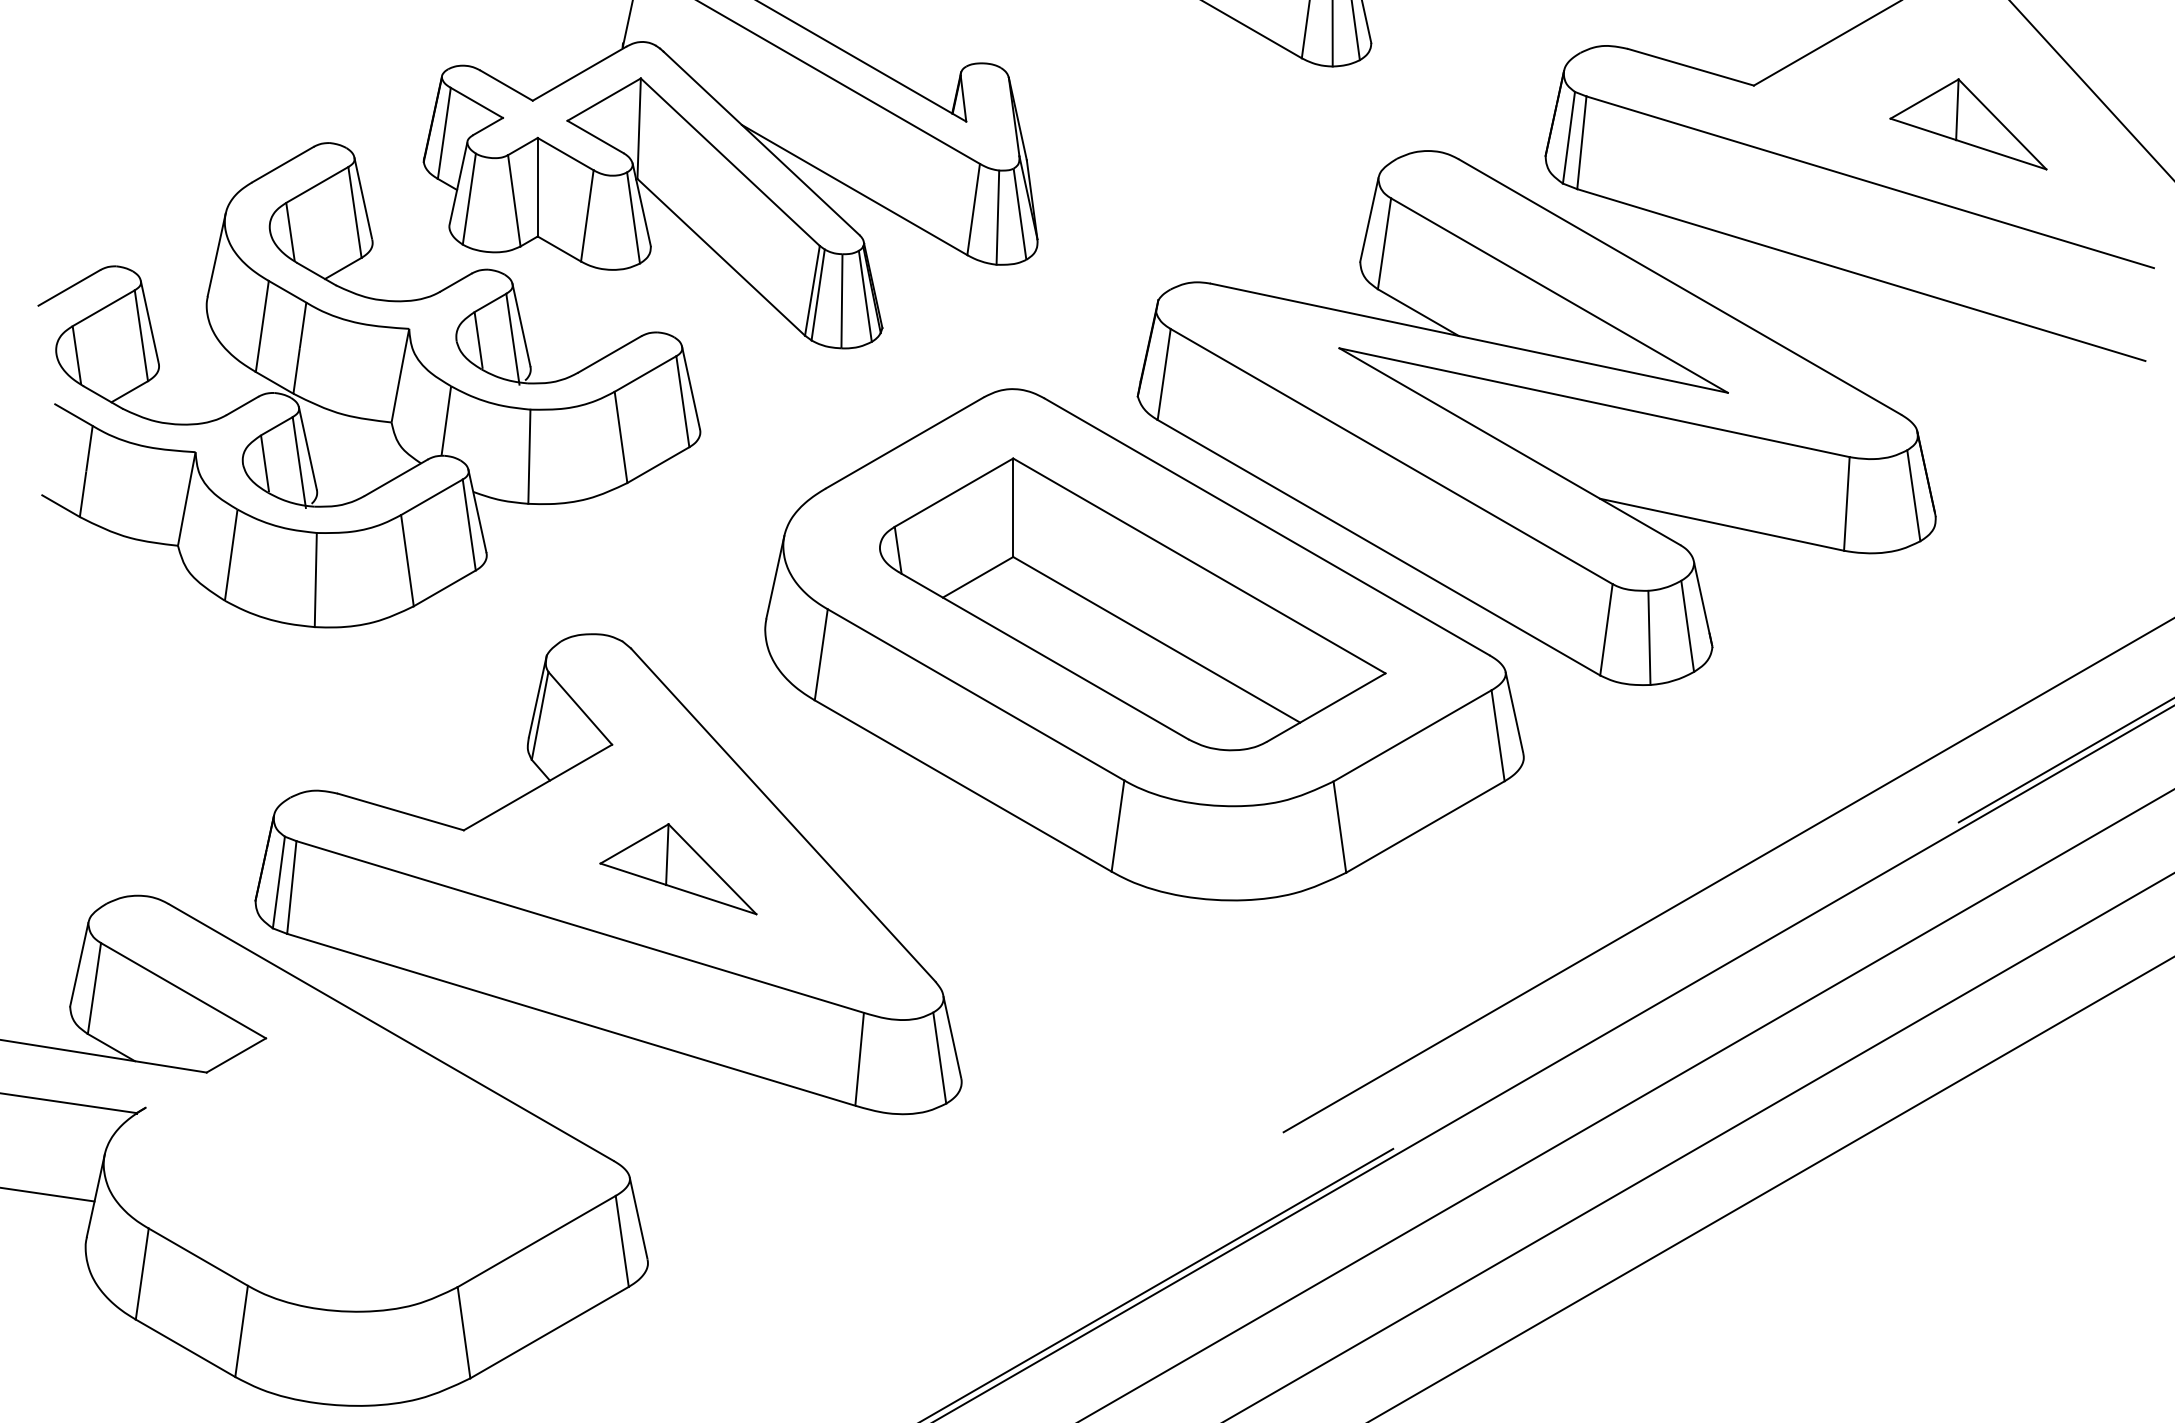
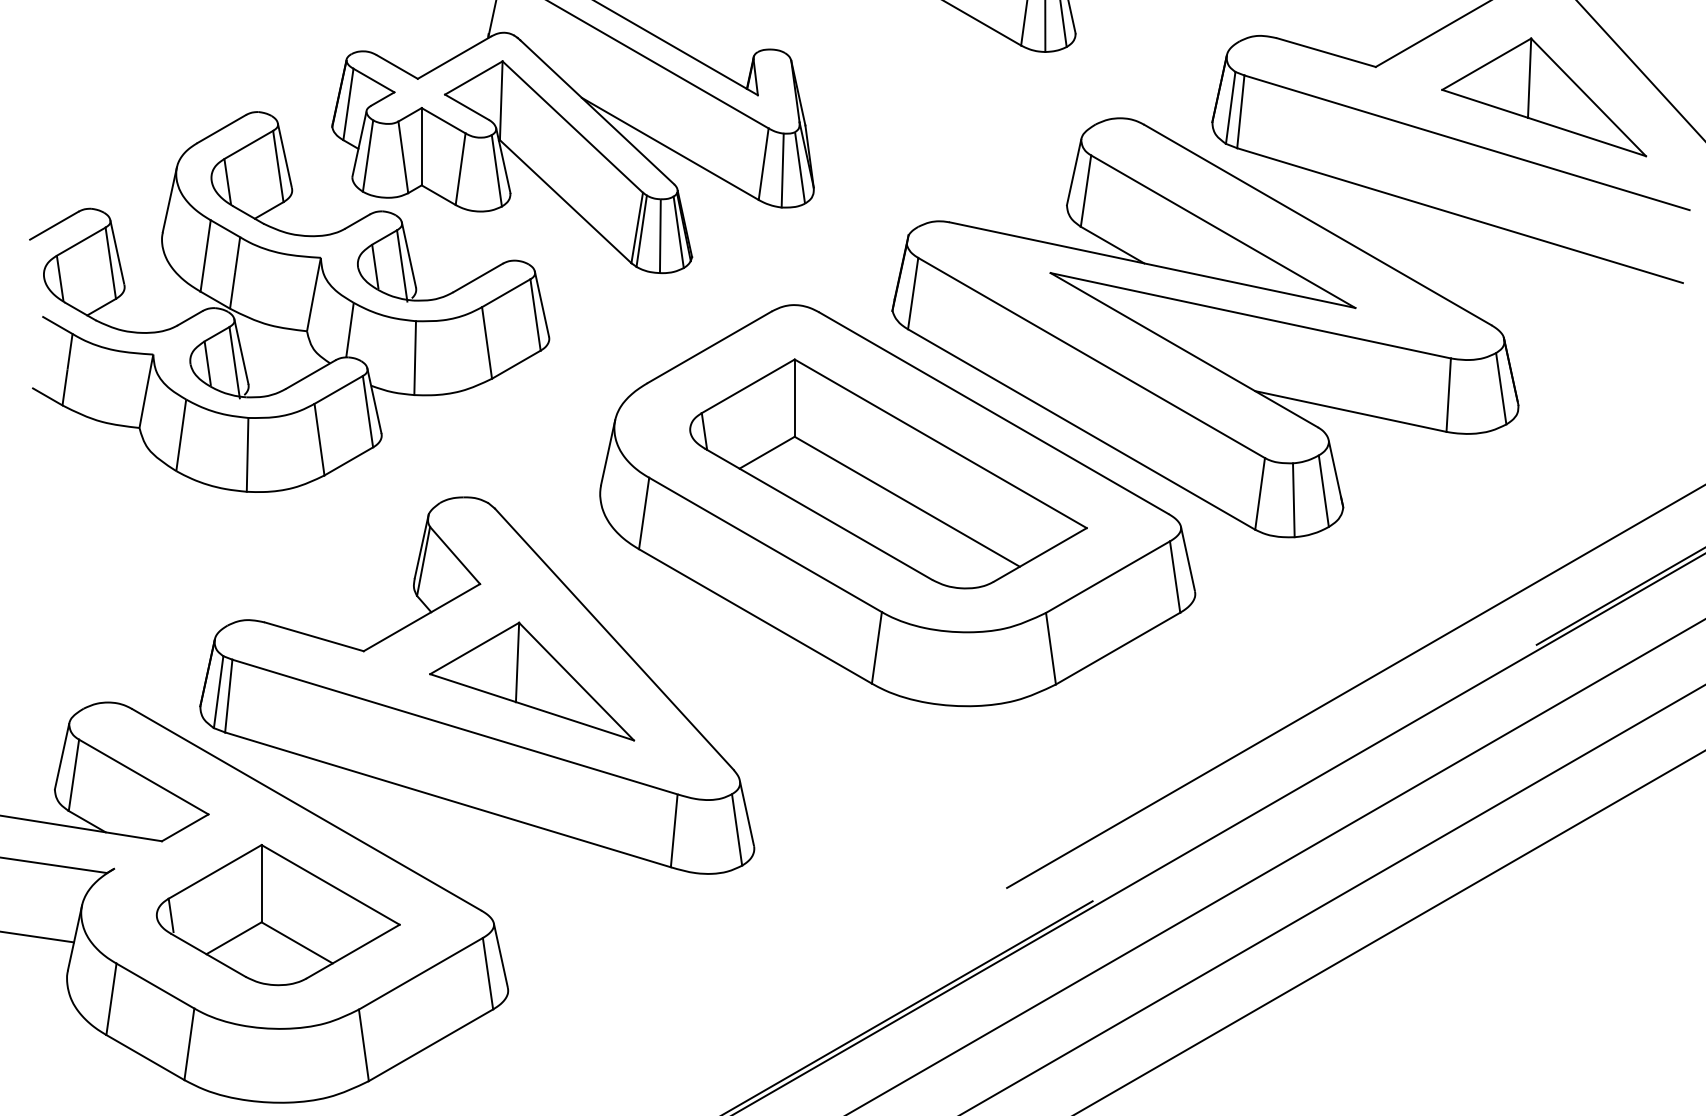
part: (1968, 124) -> (1544, 97), size x1.67
part: (678, 869) -> (532, 681), size x1.67
part: (354, 1166) -> (277, 914), added

